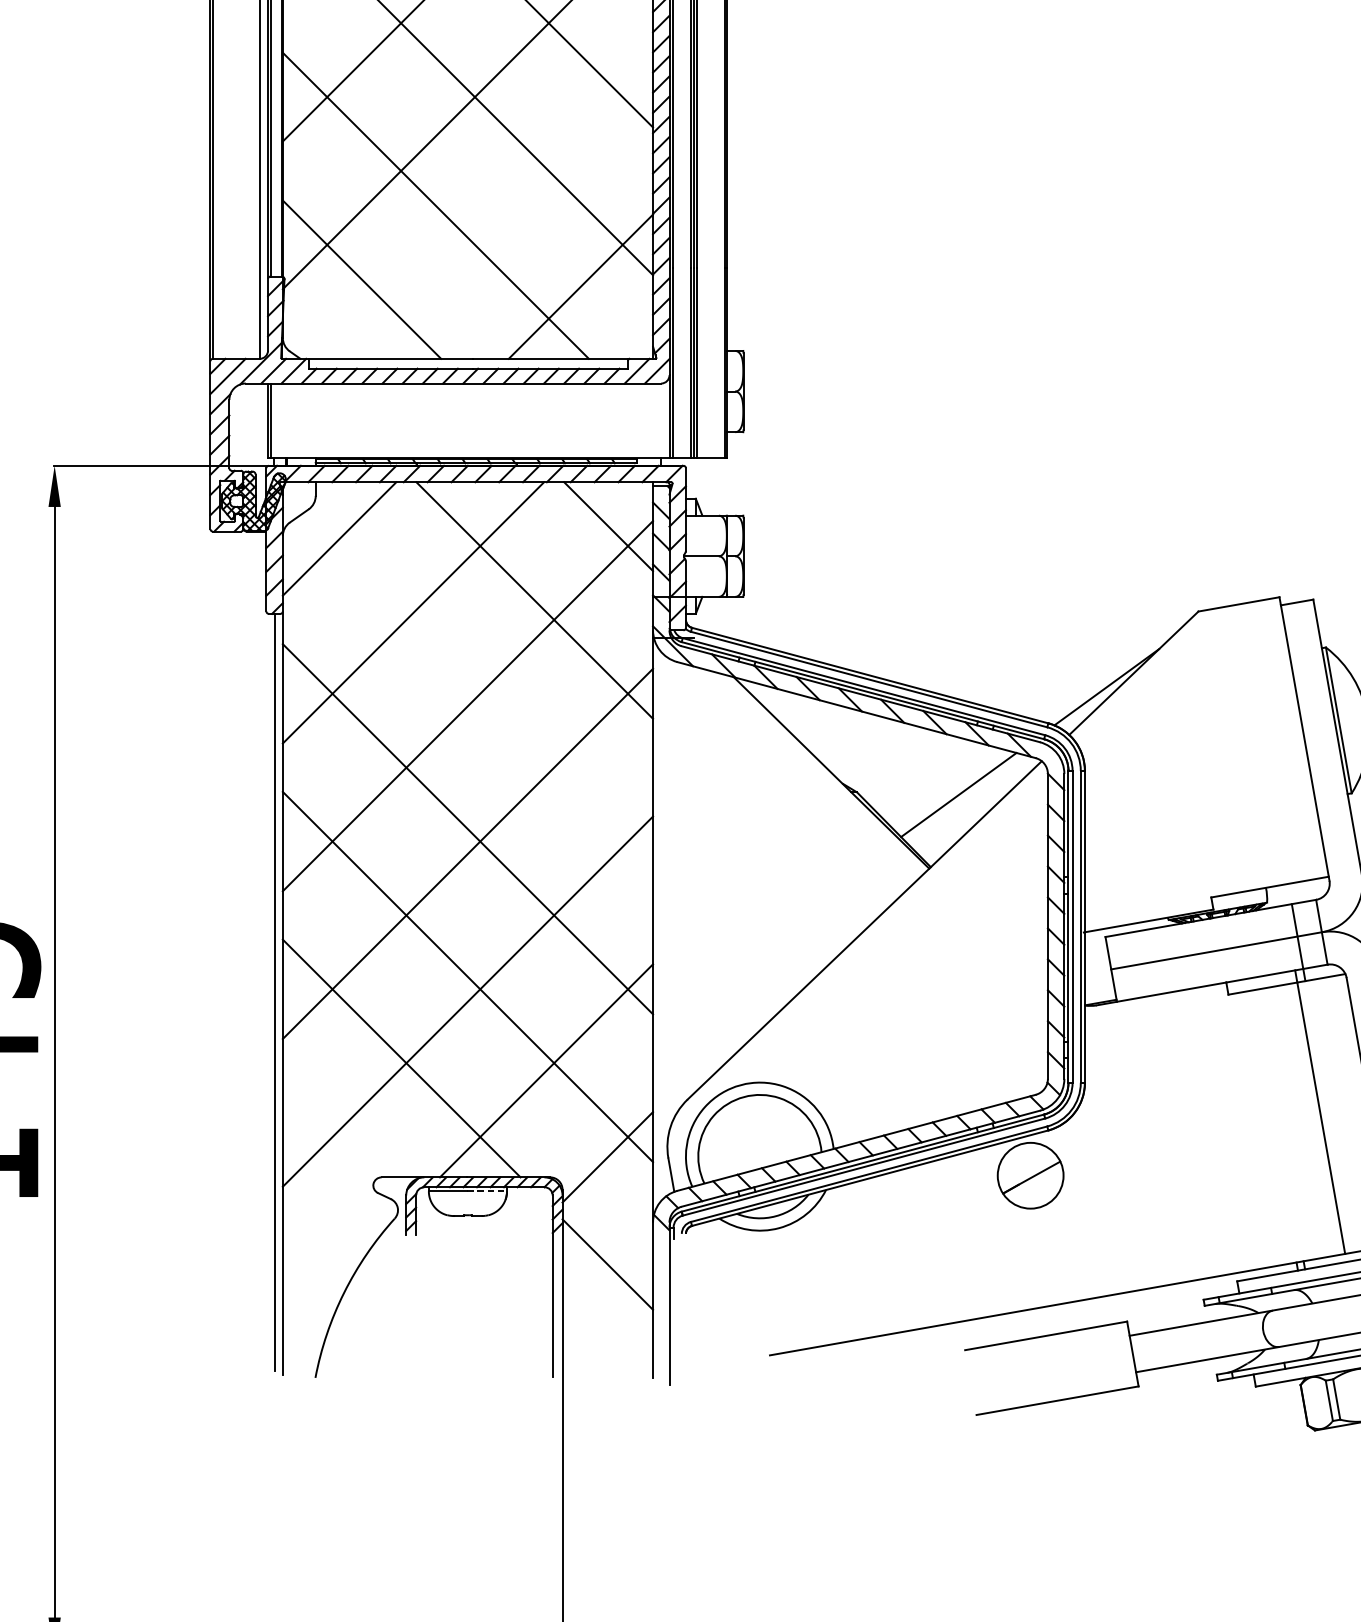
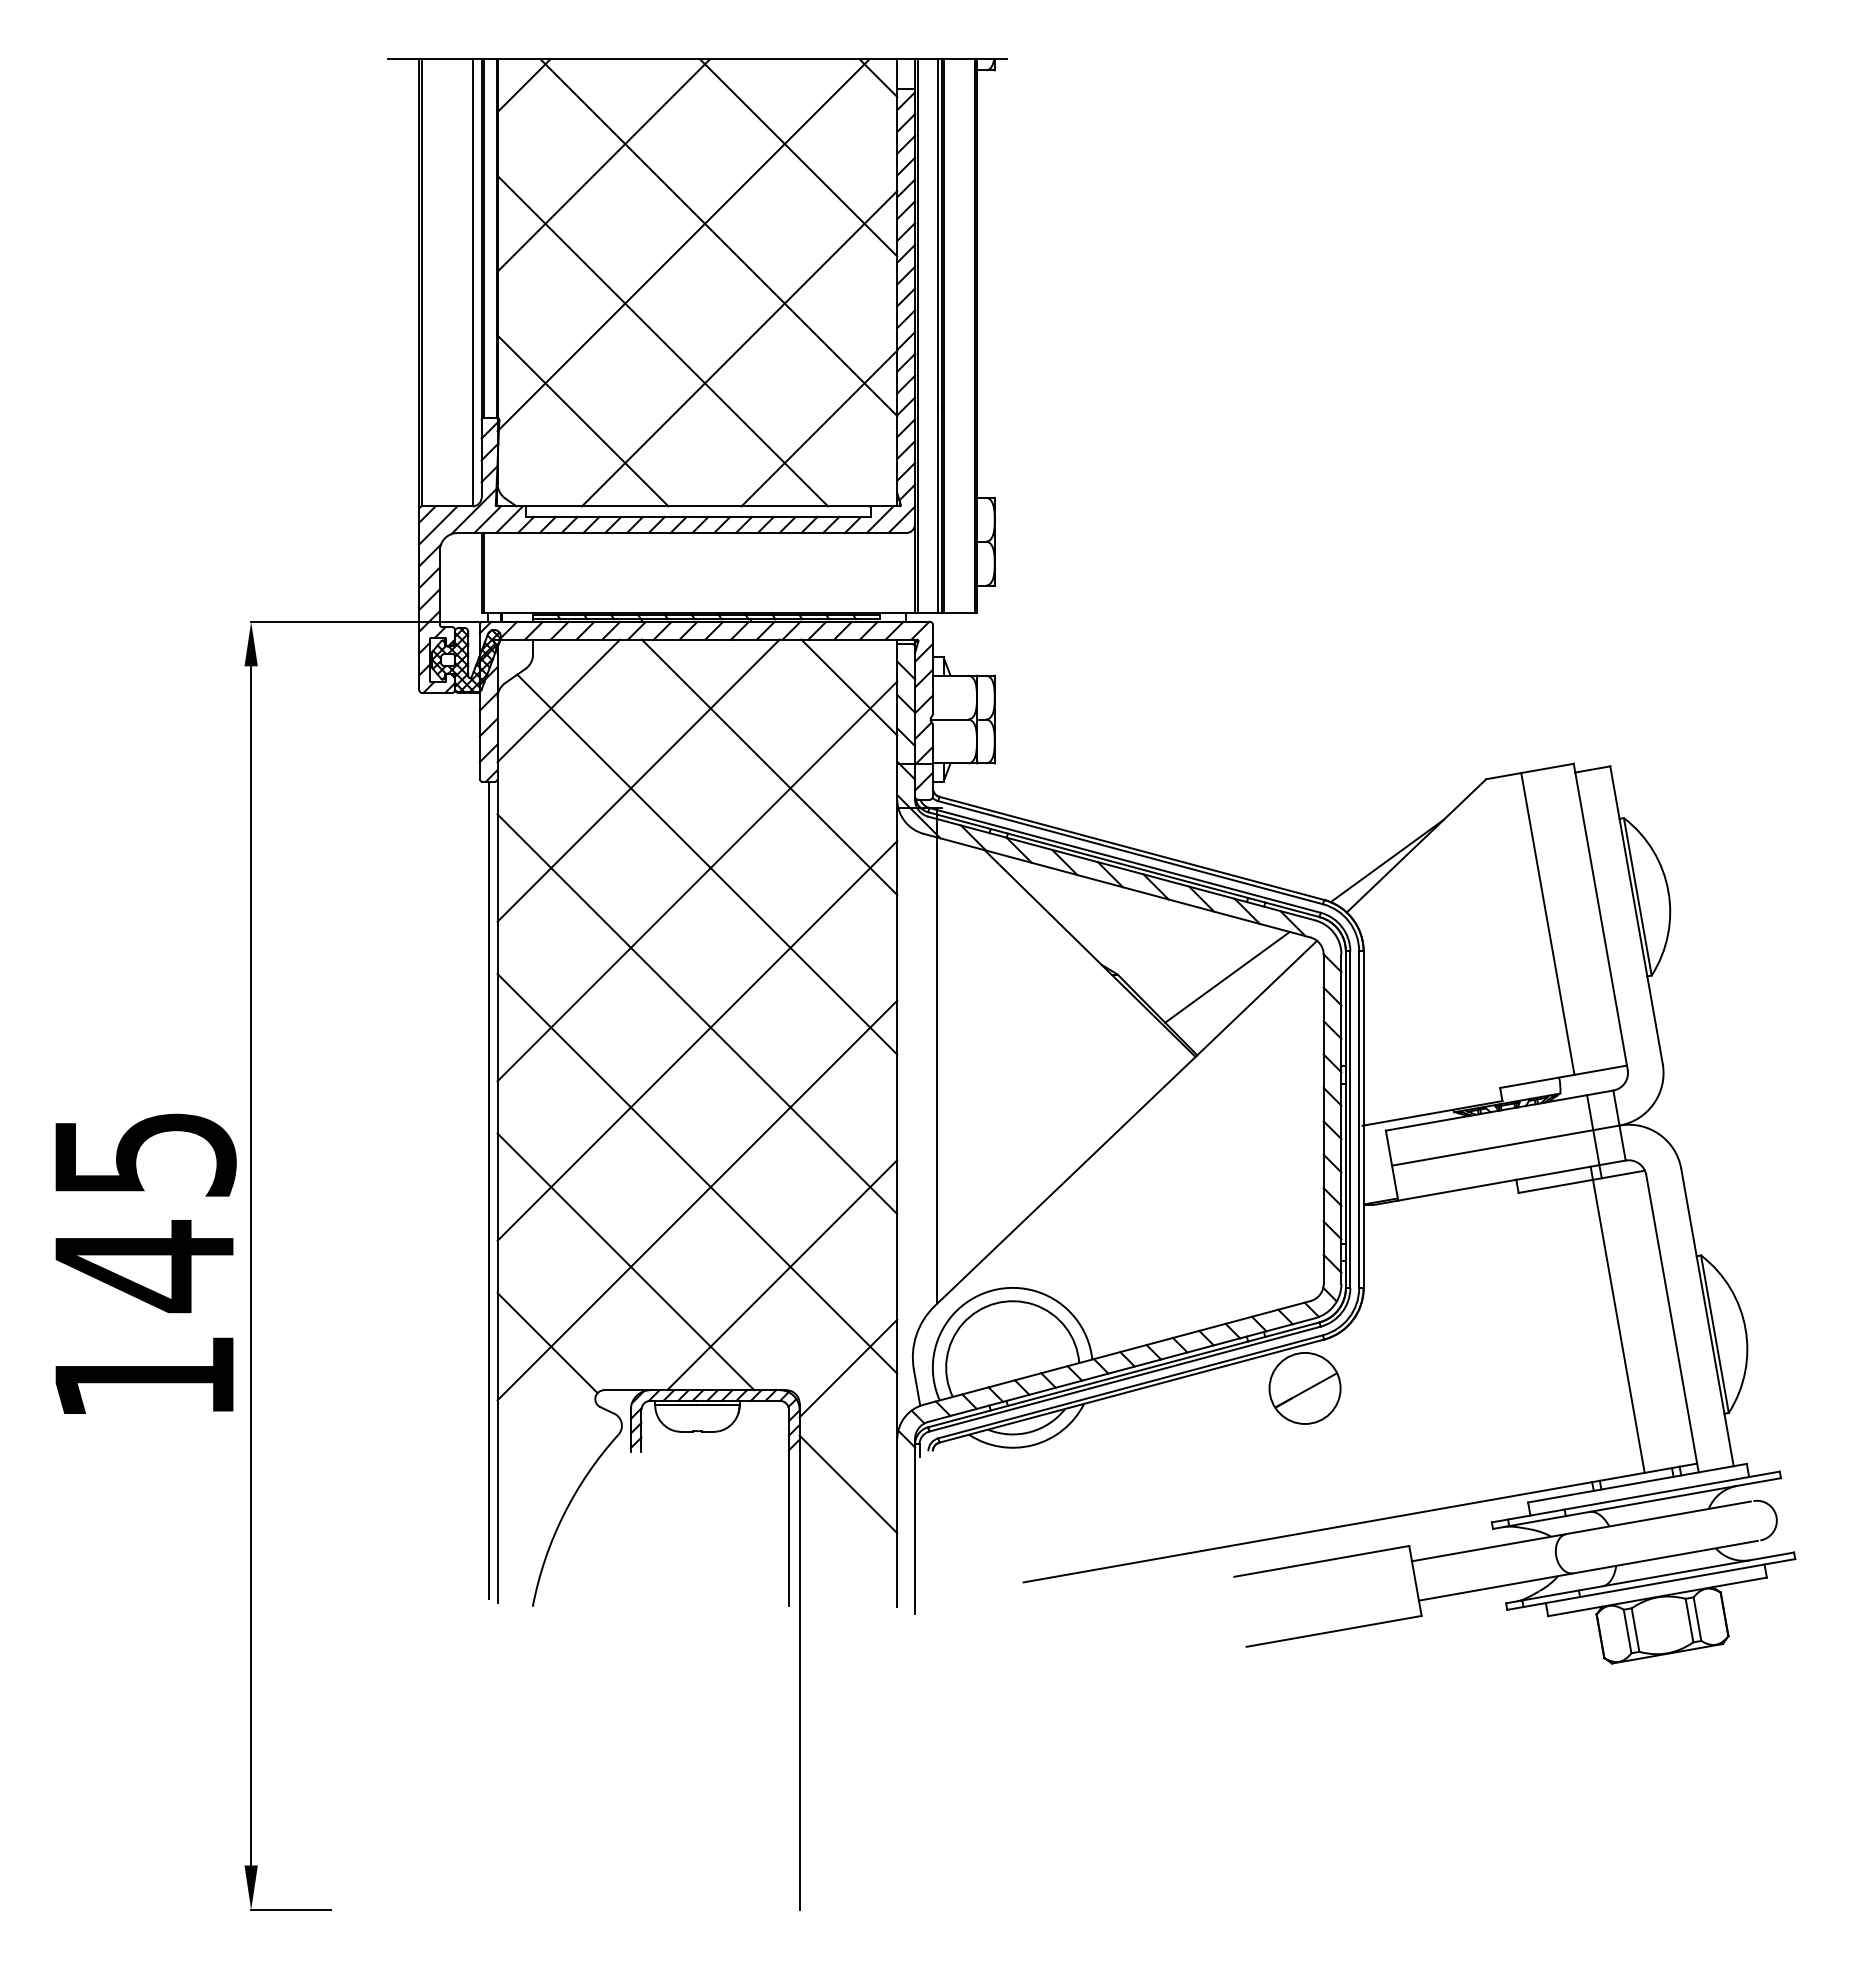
line: (506, 212) -> (739, 348), added
line: (477, 690) -> (707, 864), added
line: (1255, 745) -> (1547, 923), added
line: (690, 867) -> (937, 1055), added
line: (329, 1134) -> (547, 1343), added
line: (487, 1191) -> (718, 1405), dashed -> solid

